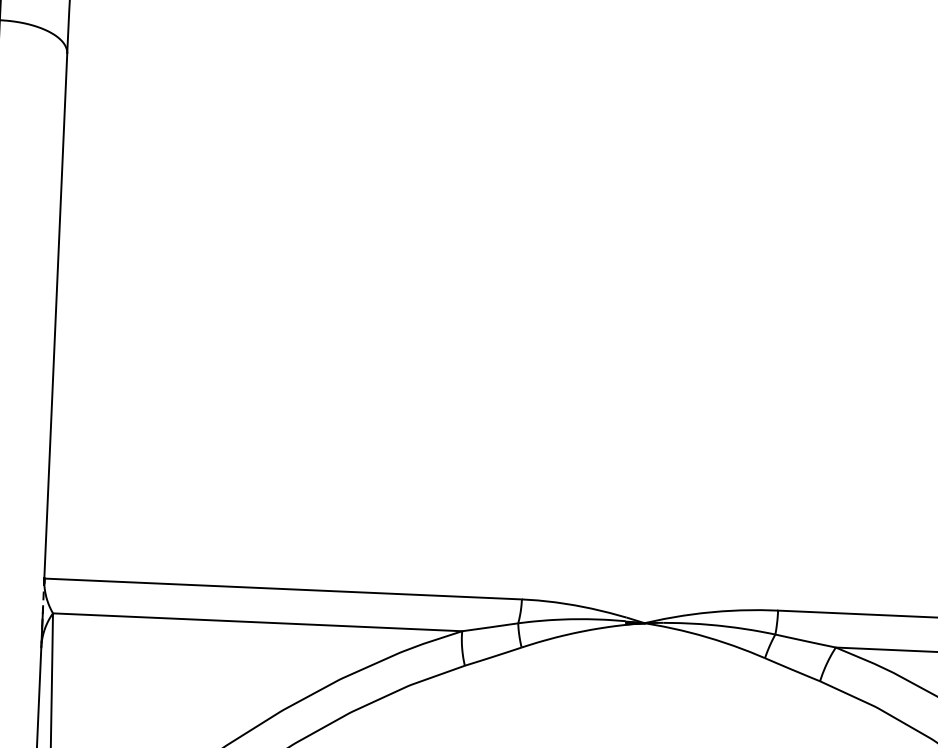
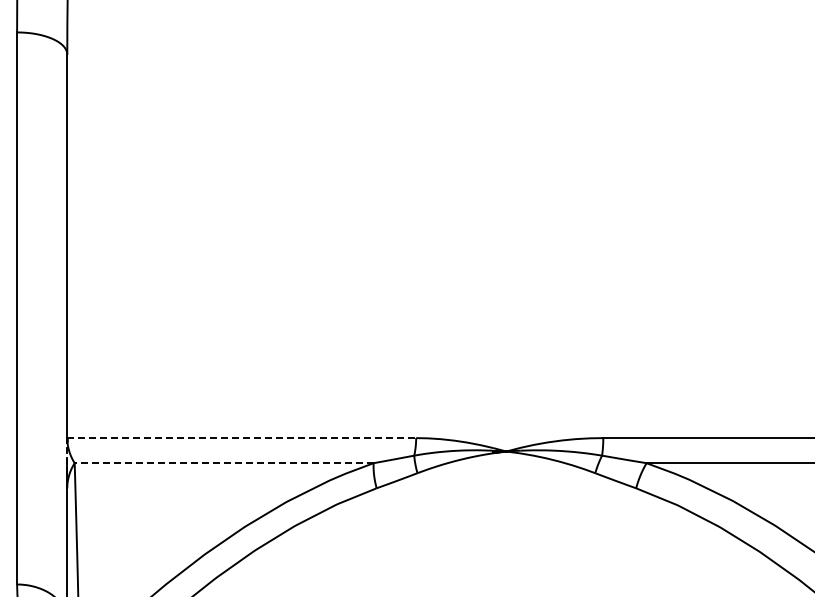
line: (284, 589) -> (242, 438), solid -> dashed
line: (256, 622) -> (223, 463), solid -> dashed

